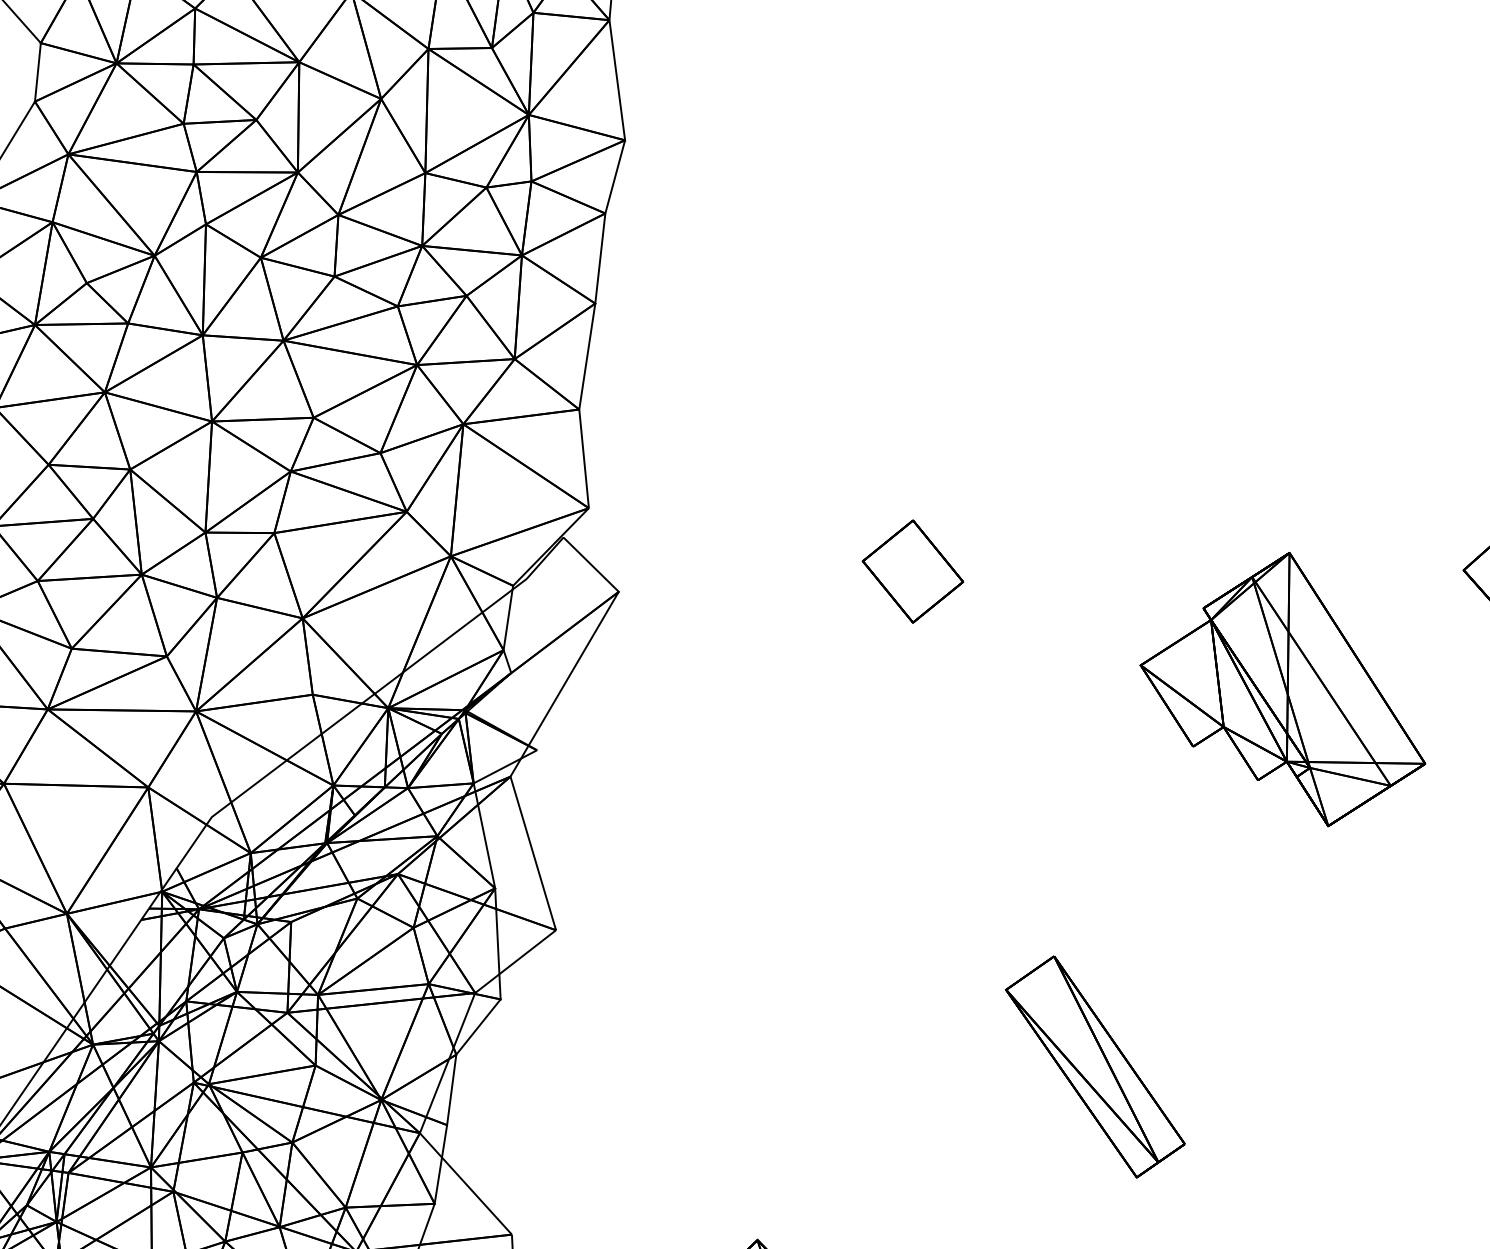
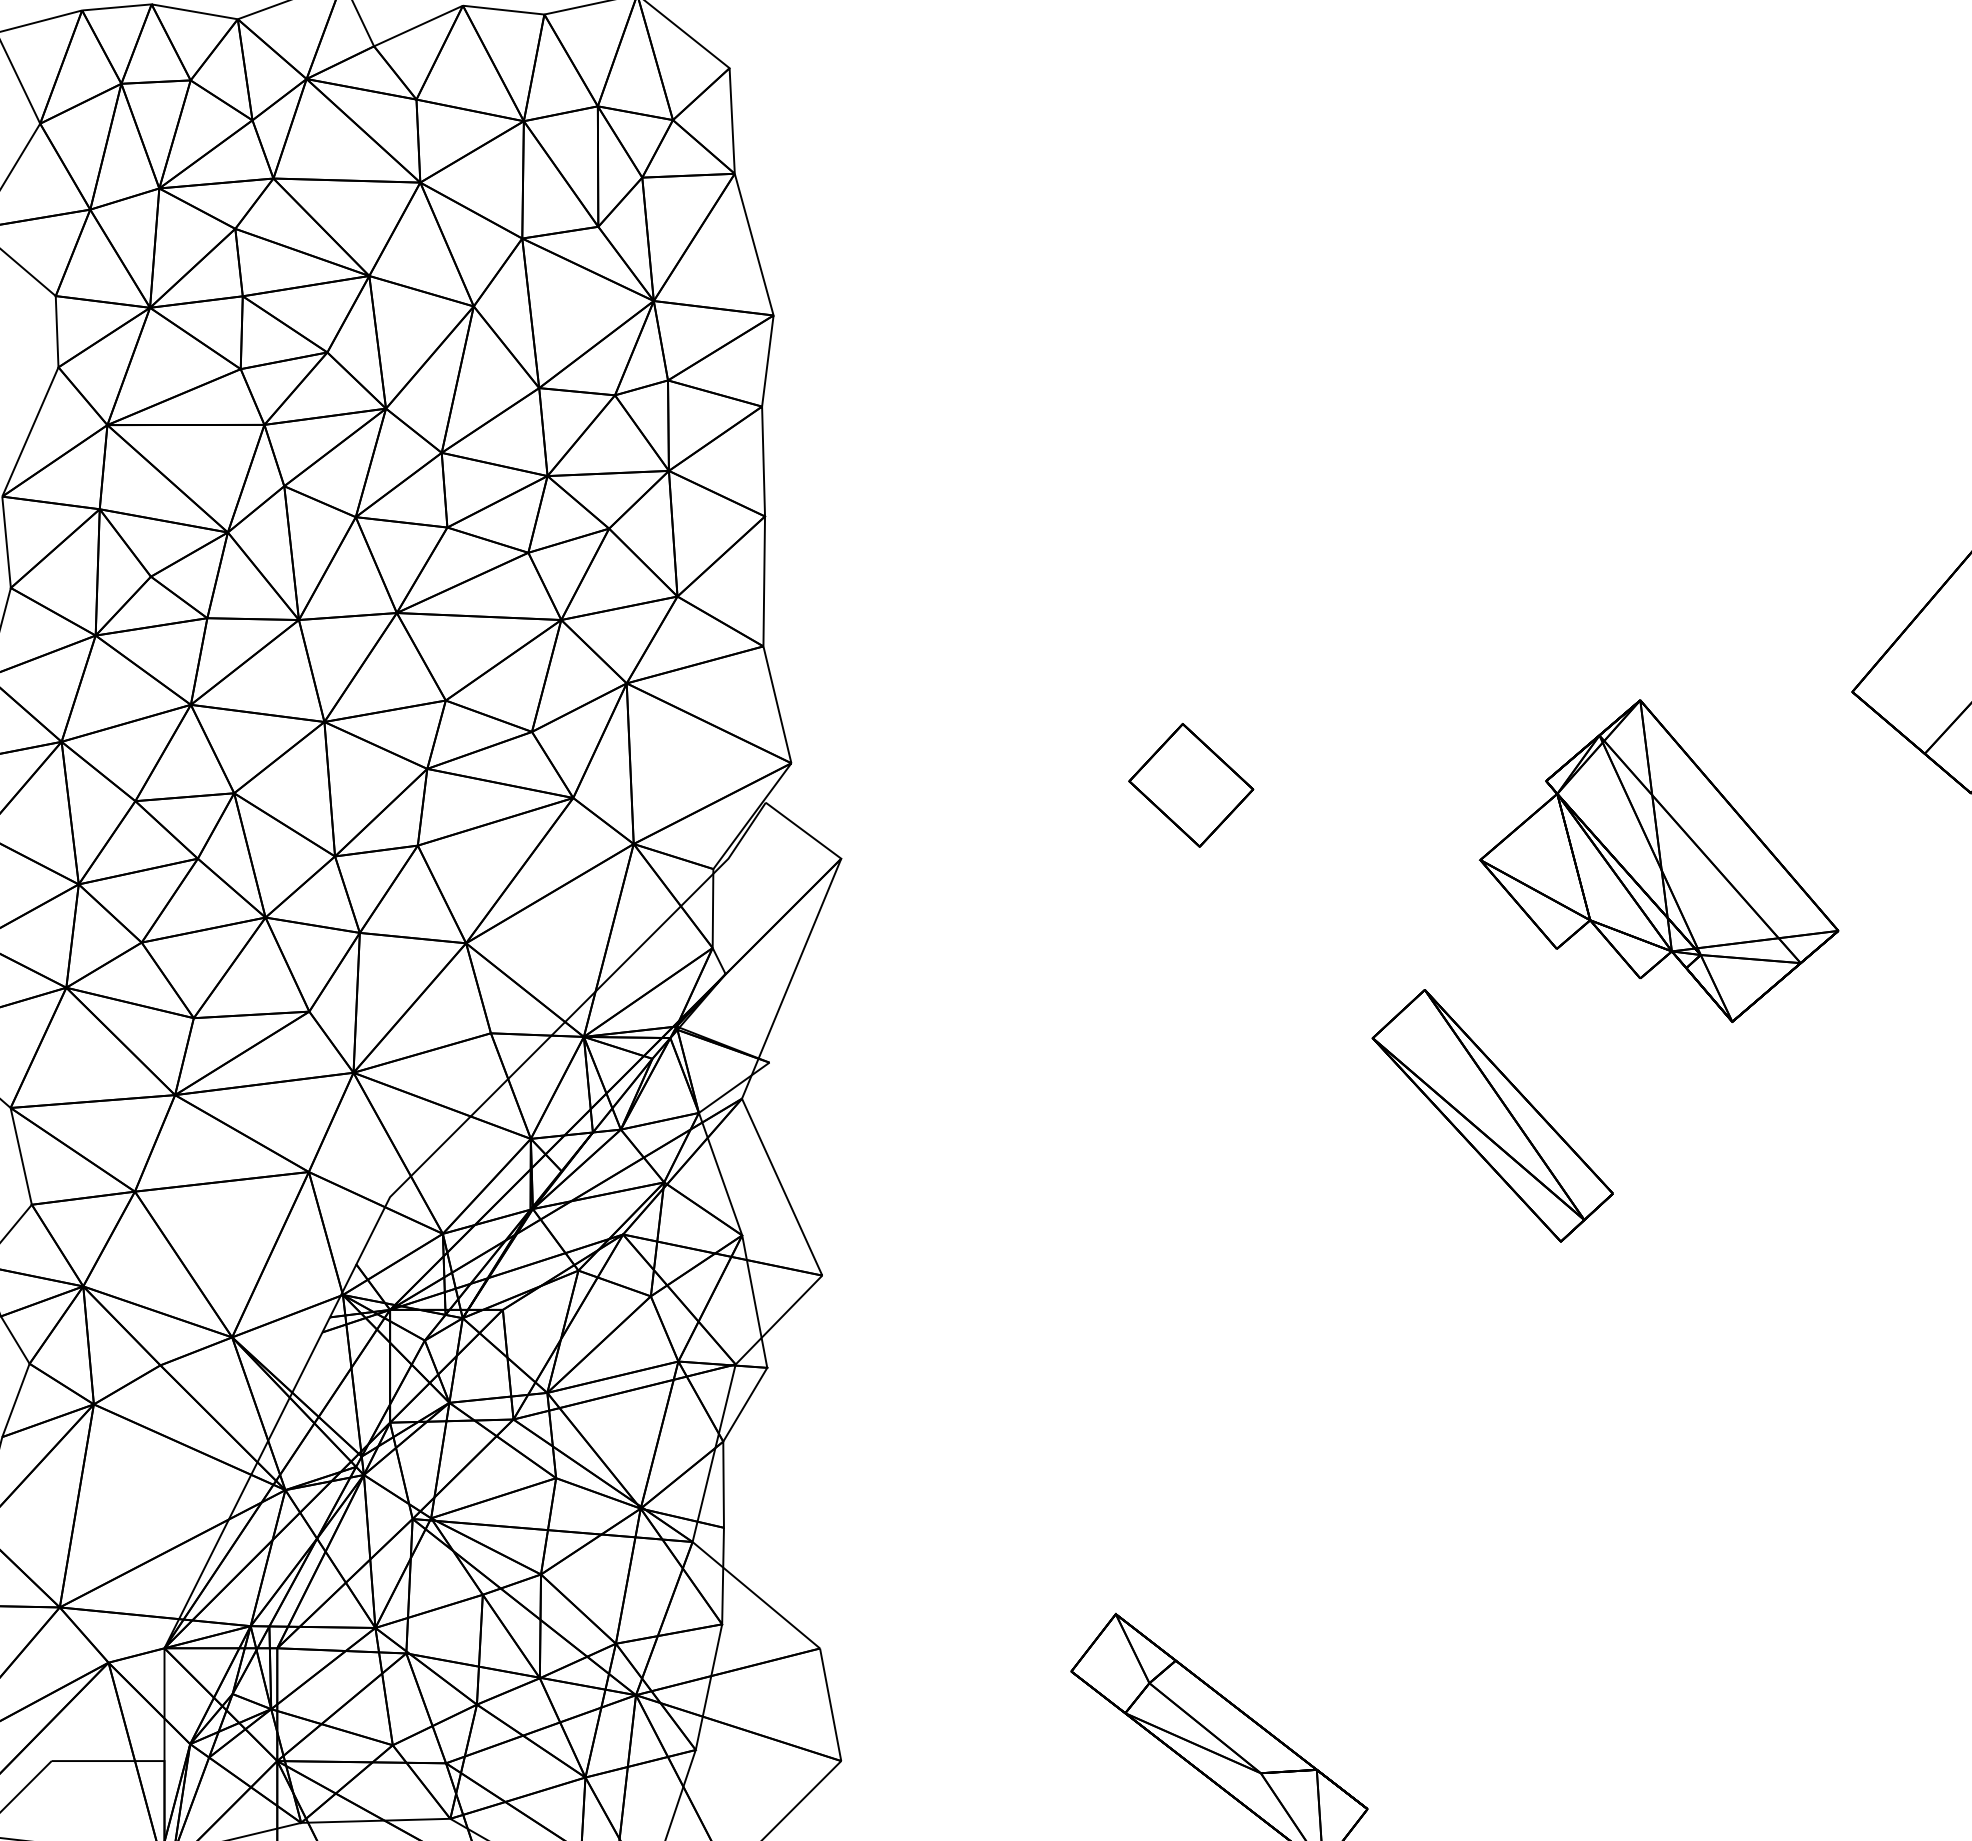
part: (1095, 1066) -> (1492, 1115), moved

